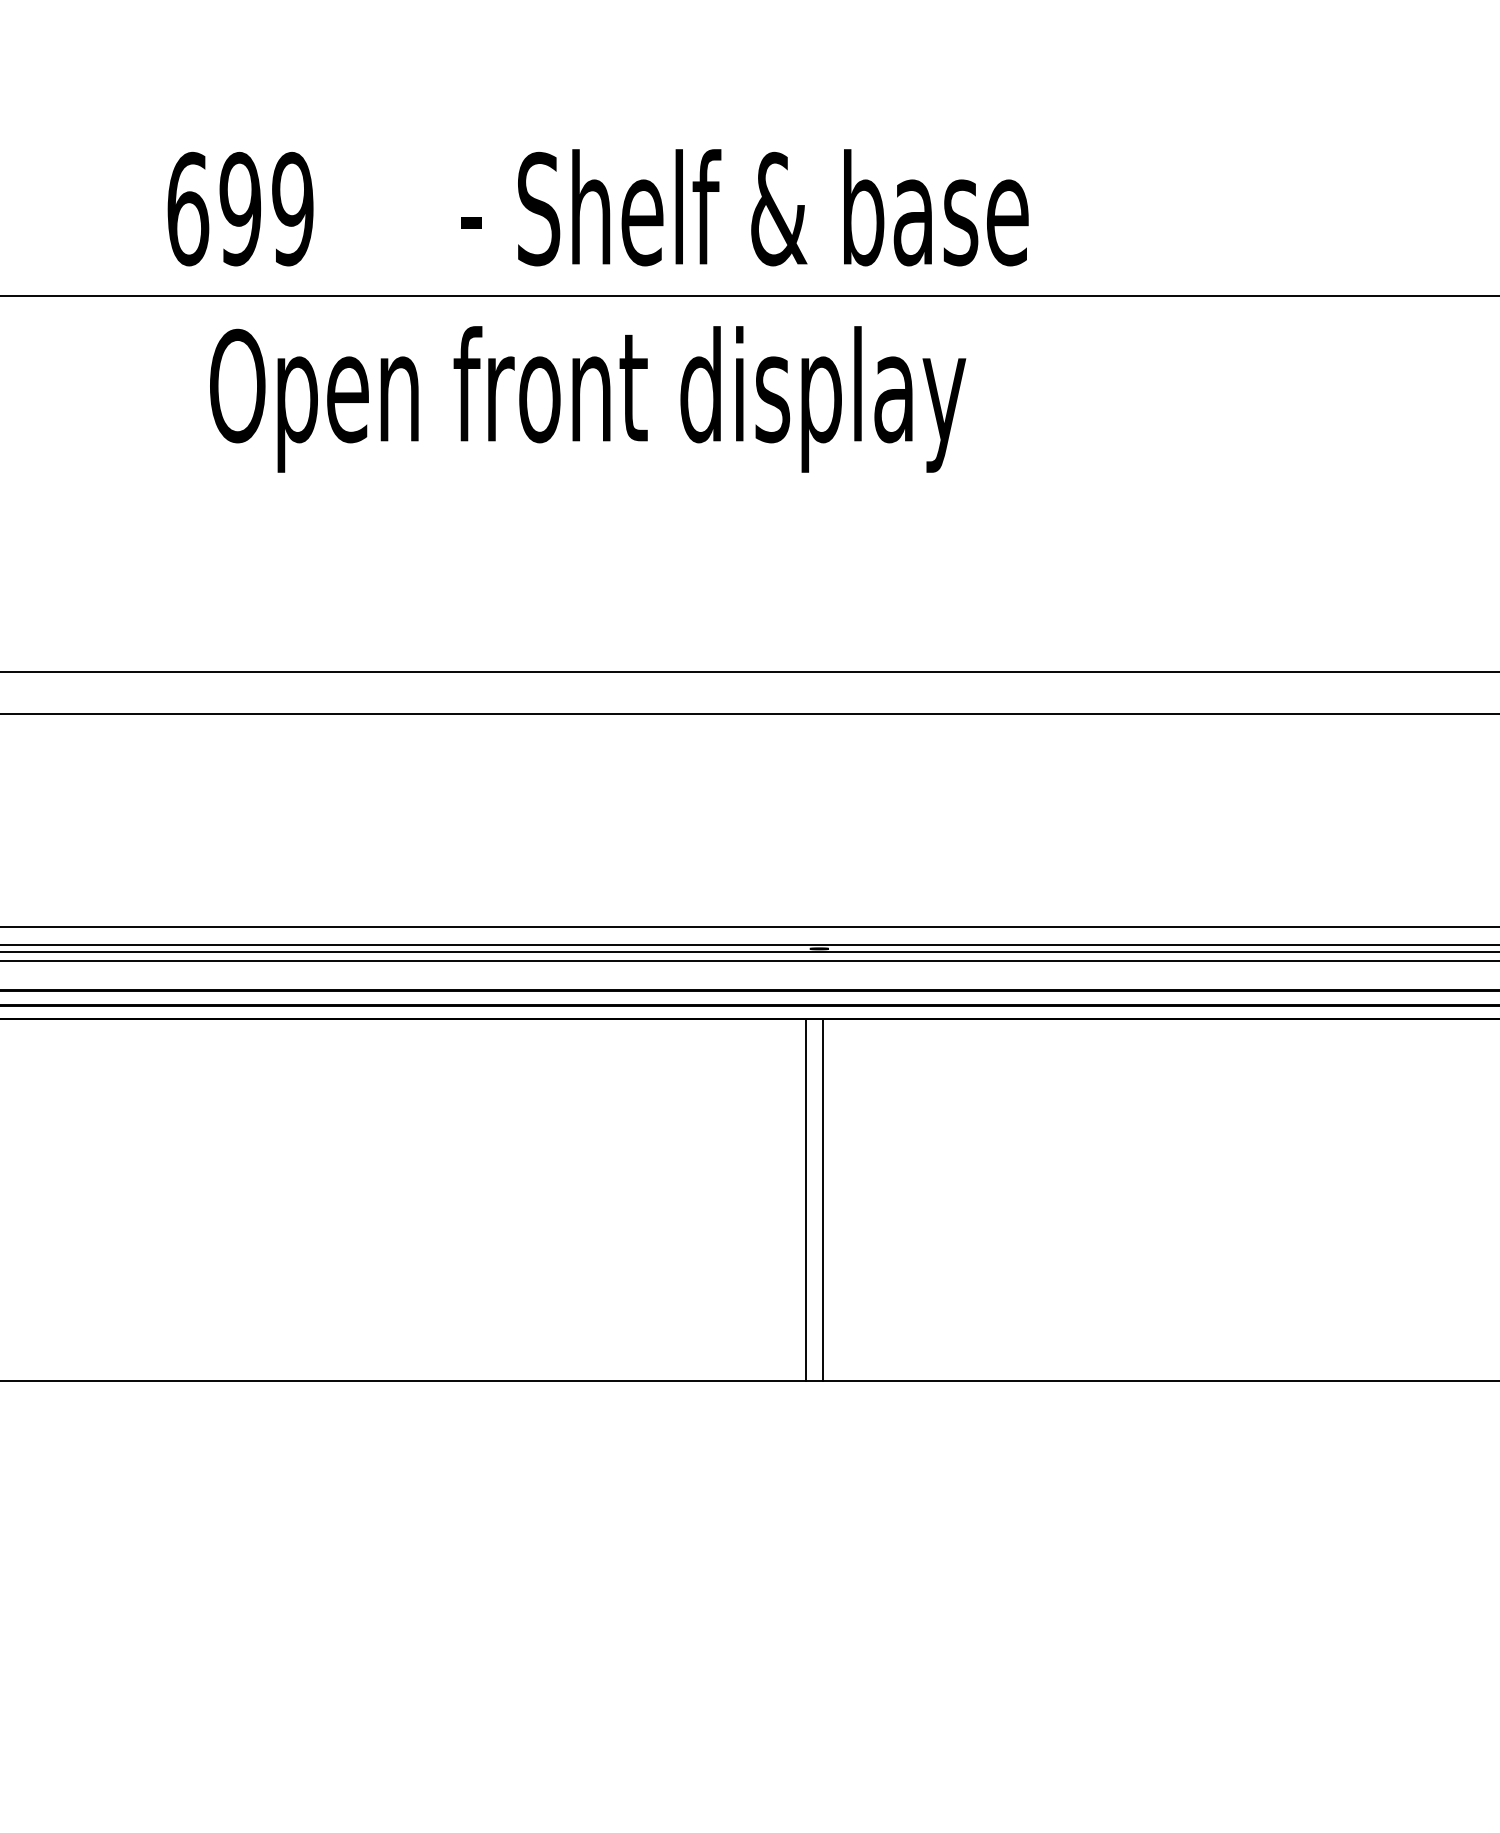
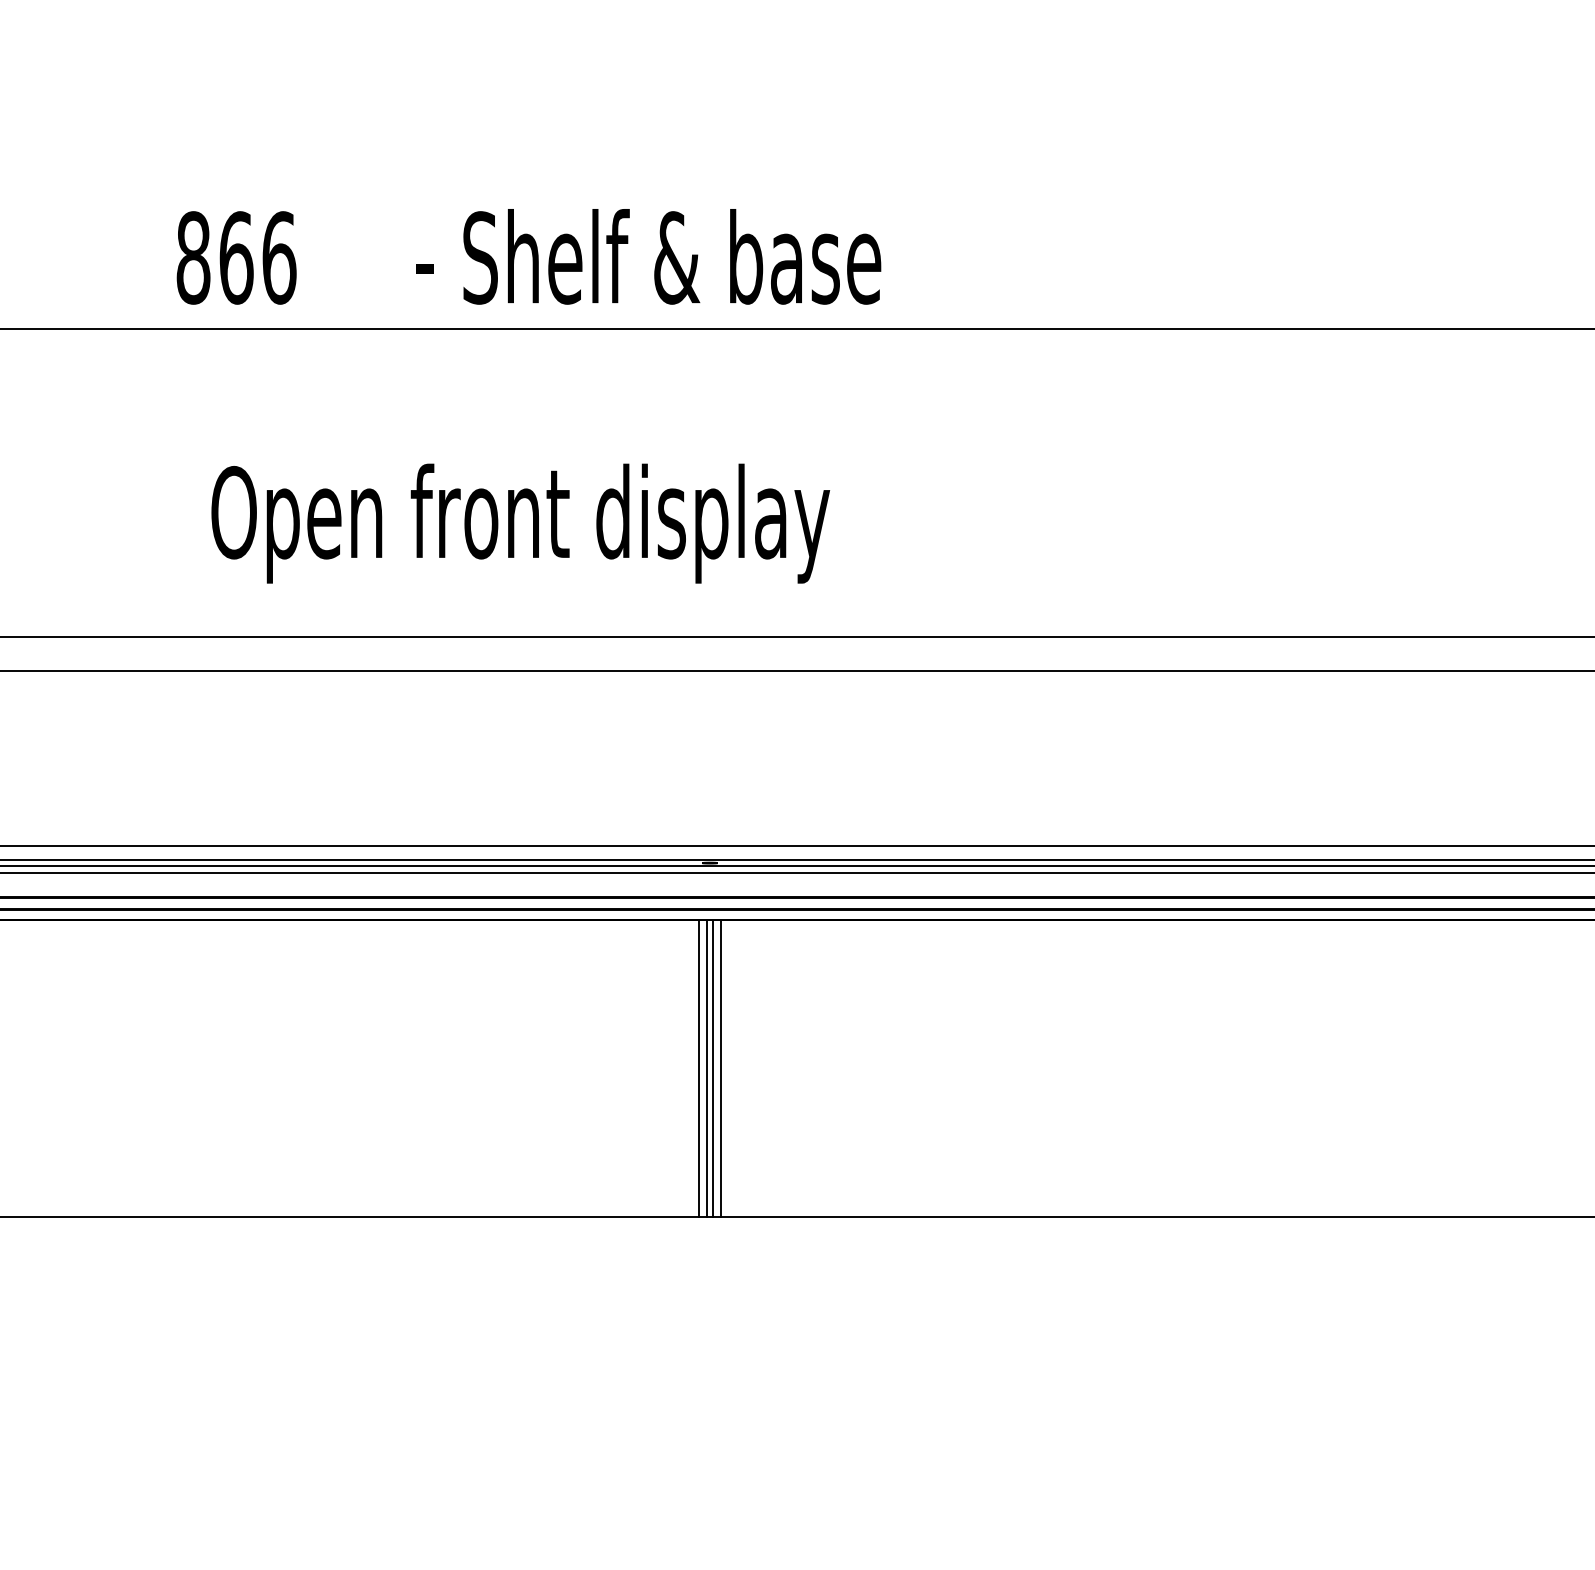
text: (240, 208) -> (236, 257), 699 -> 866
text: (587, 399) -> (520, 523), moved
line: (815, 1199) -> (706, 1068), added
line: (832, 1199) -> (720, 1068), added

